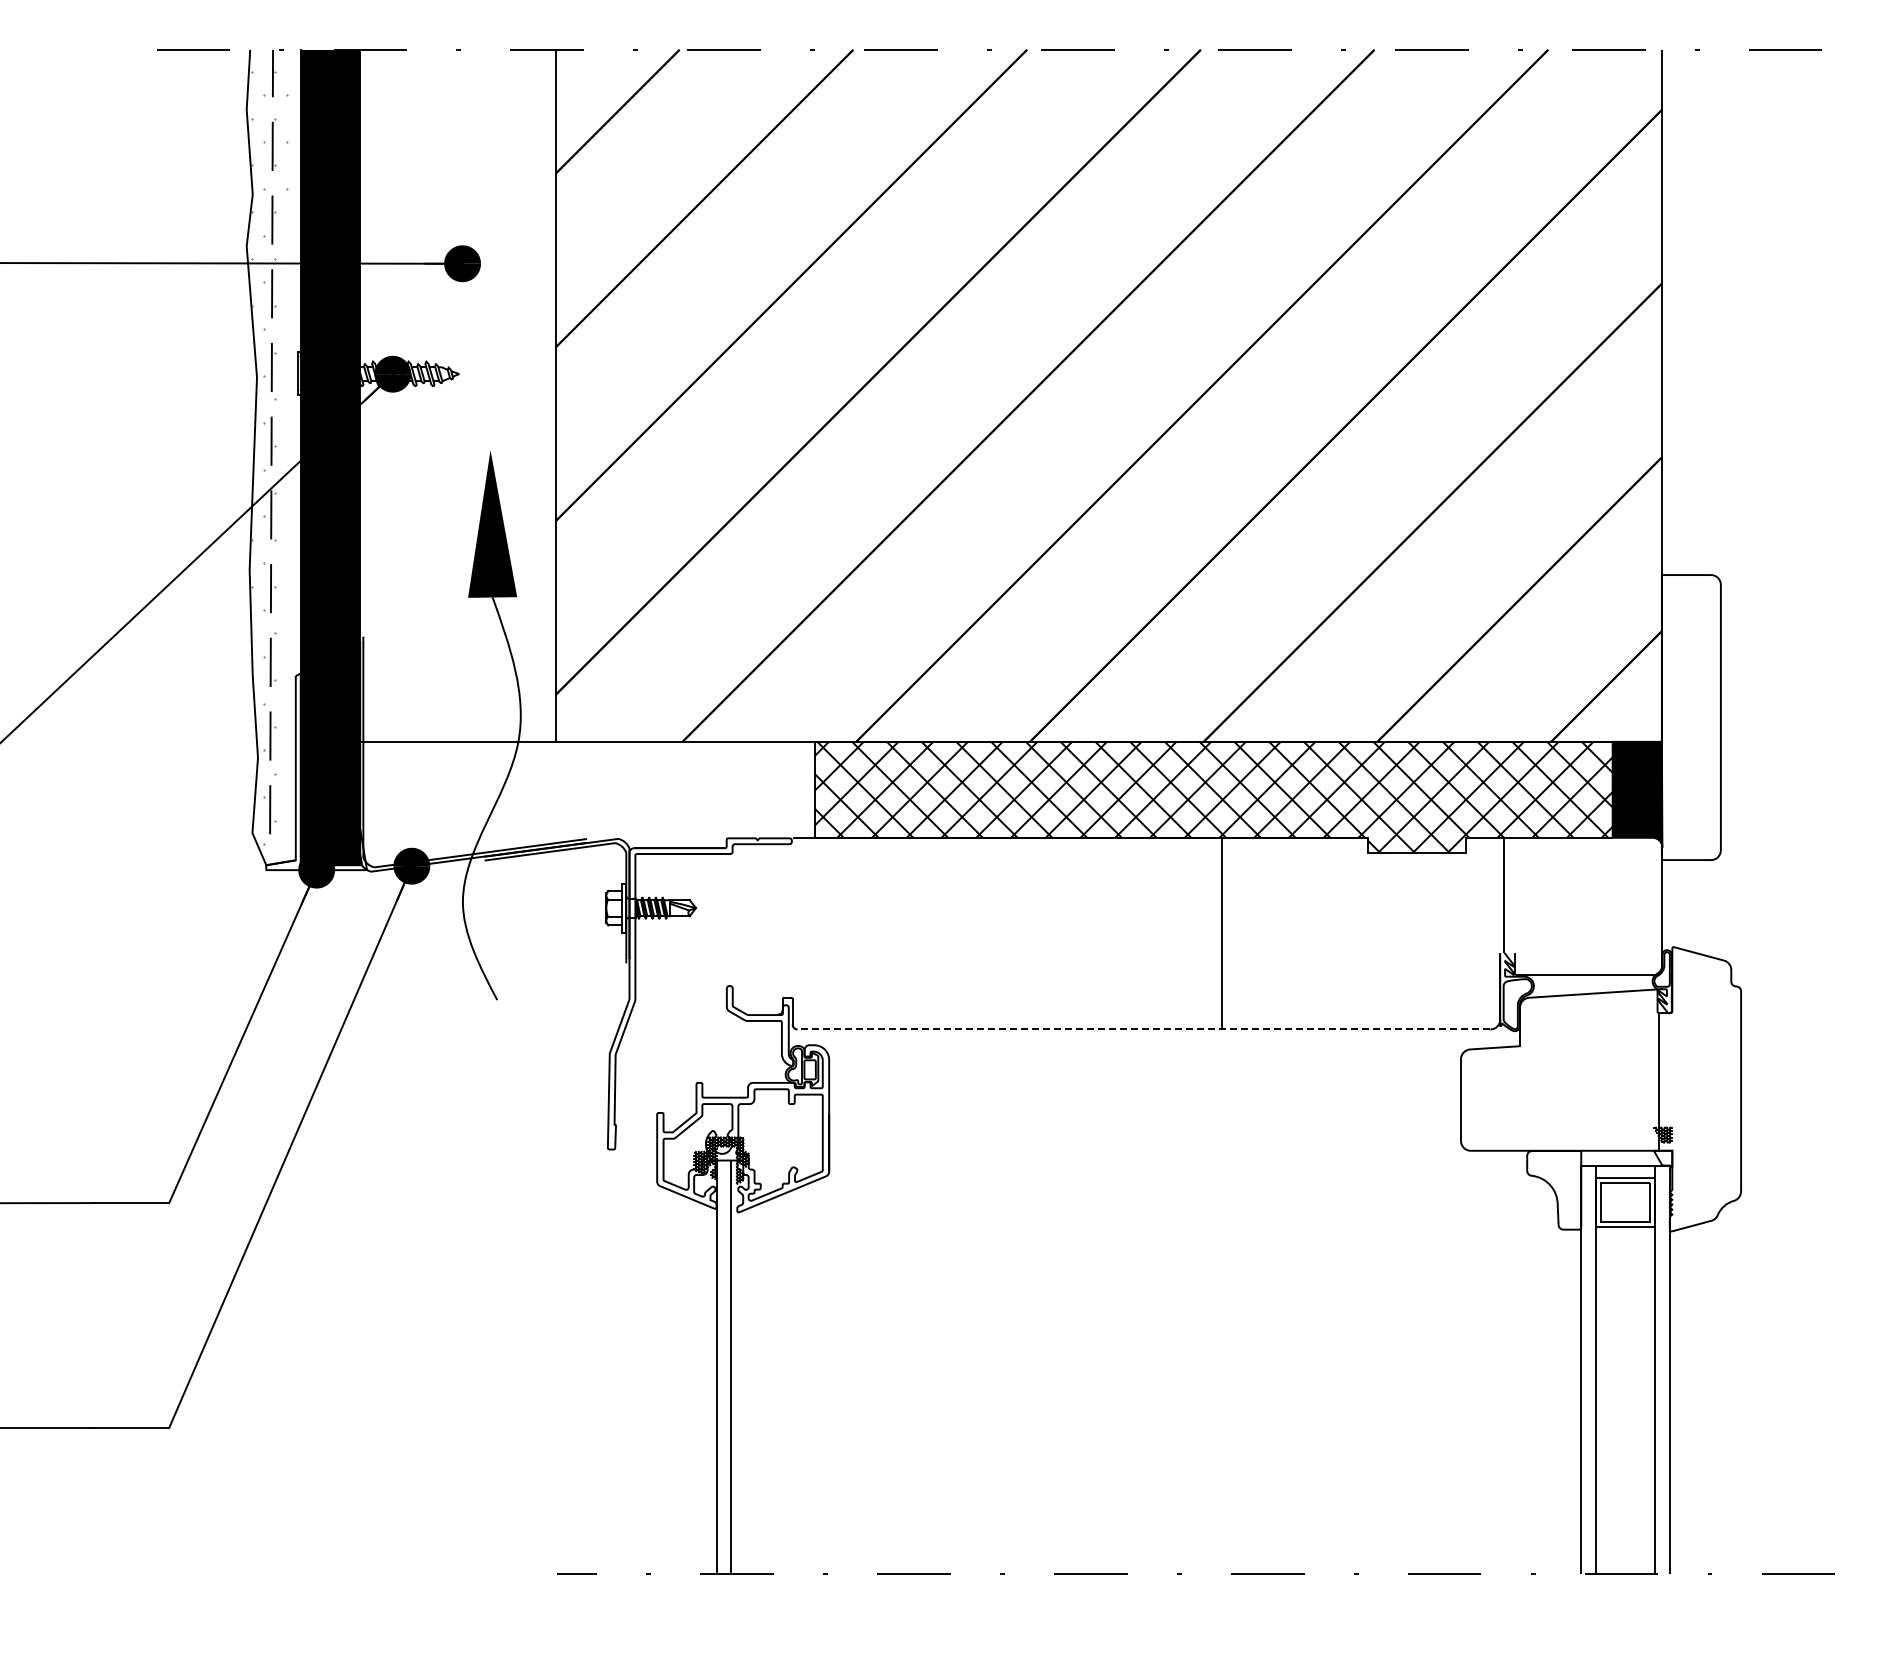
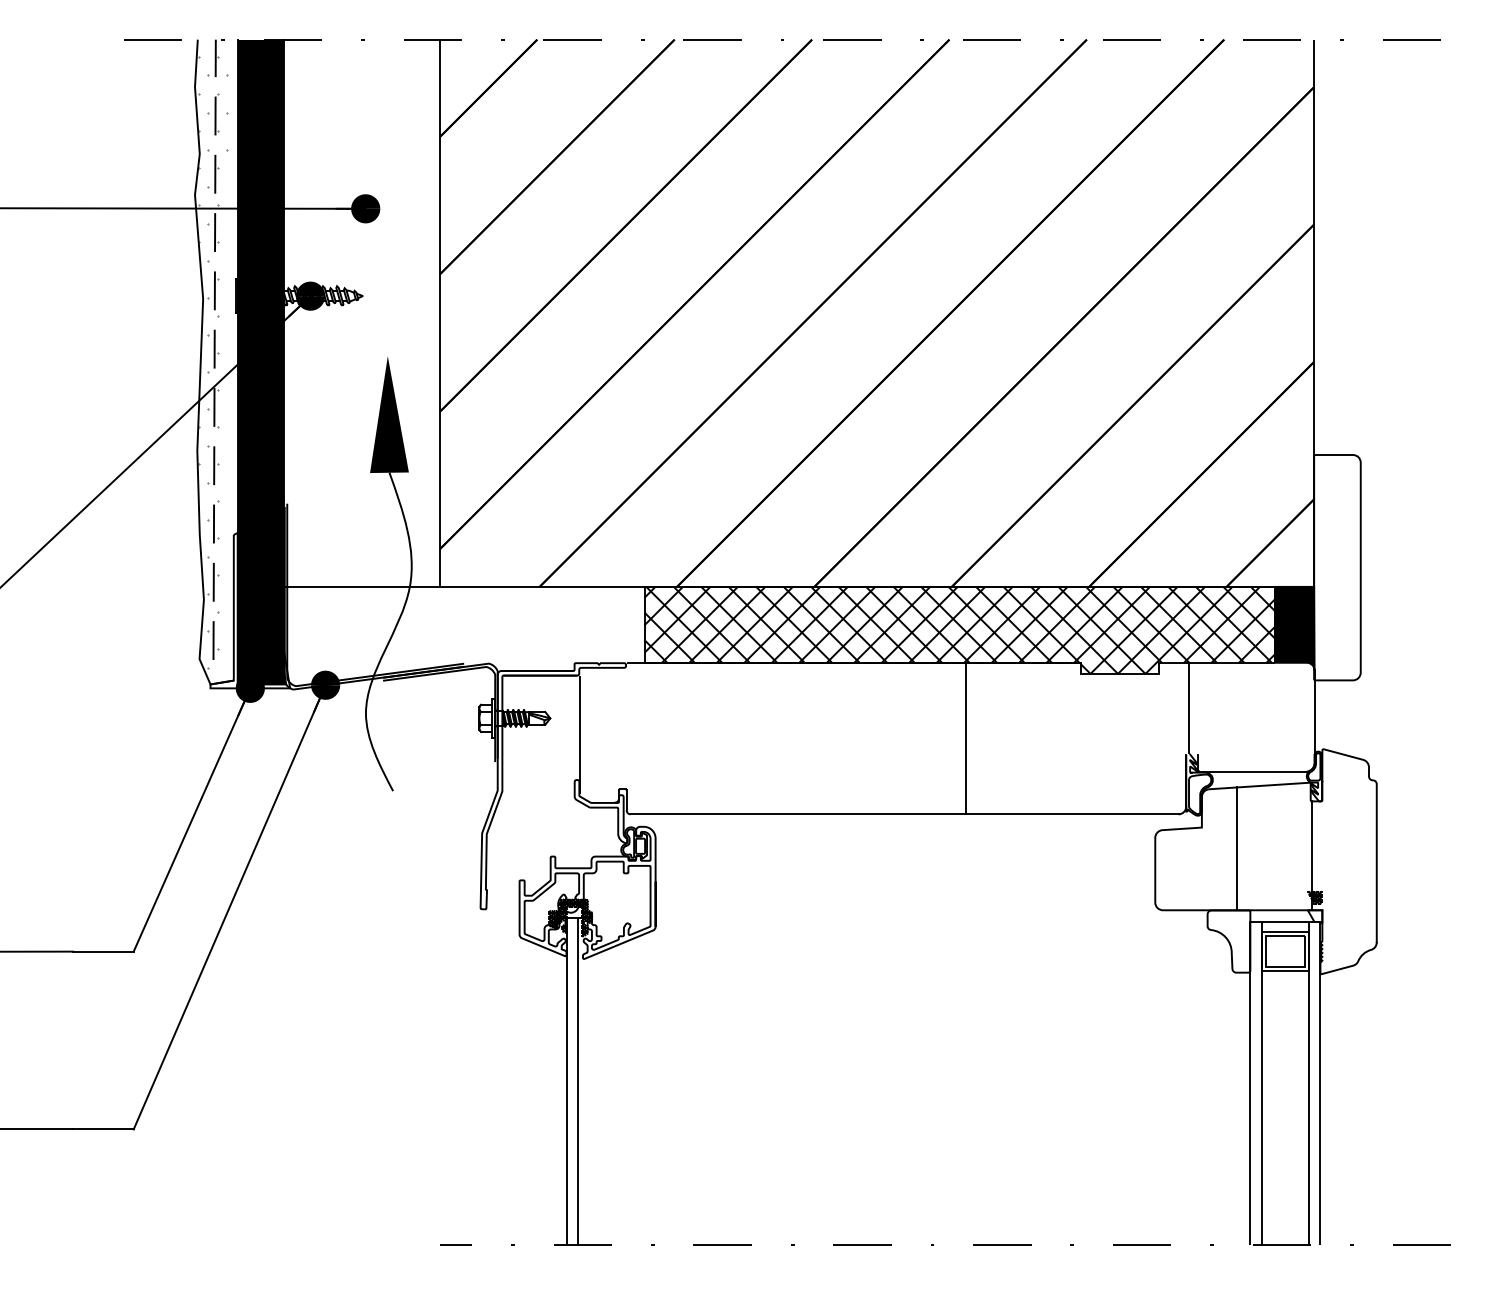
line: (733, 928) -> (579, 734), added
line: (1143, 1029) -> (904, 814), dashed -> solid
line: (1564, 1072) -> (1237, 848), added

